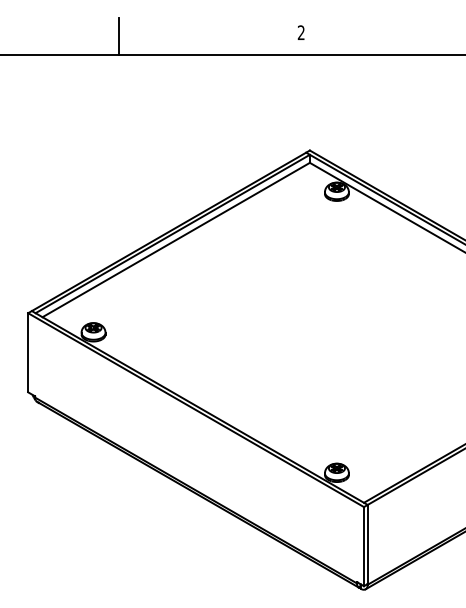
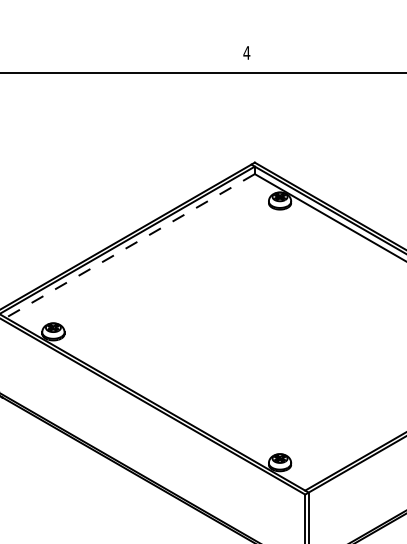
text: (301, 32) -> (247, 52), 2 -> 4
line: (119, 36) -> (77, 56), removed
line: (175, 240) -> (129, 246), solid -> dashed

